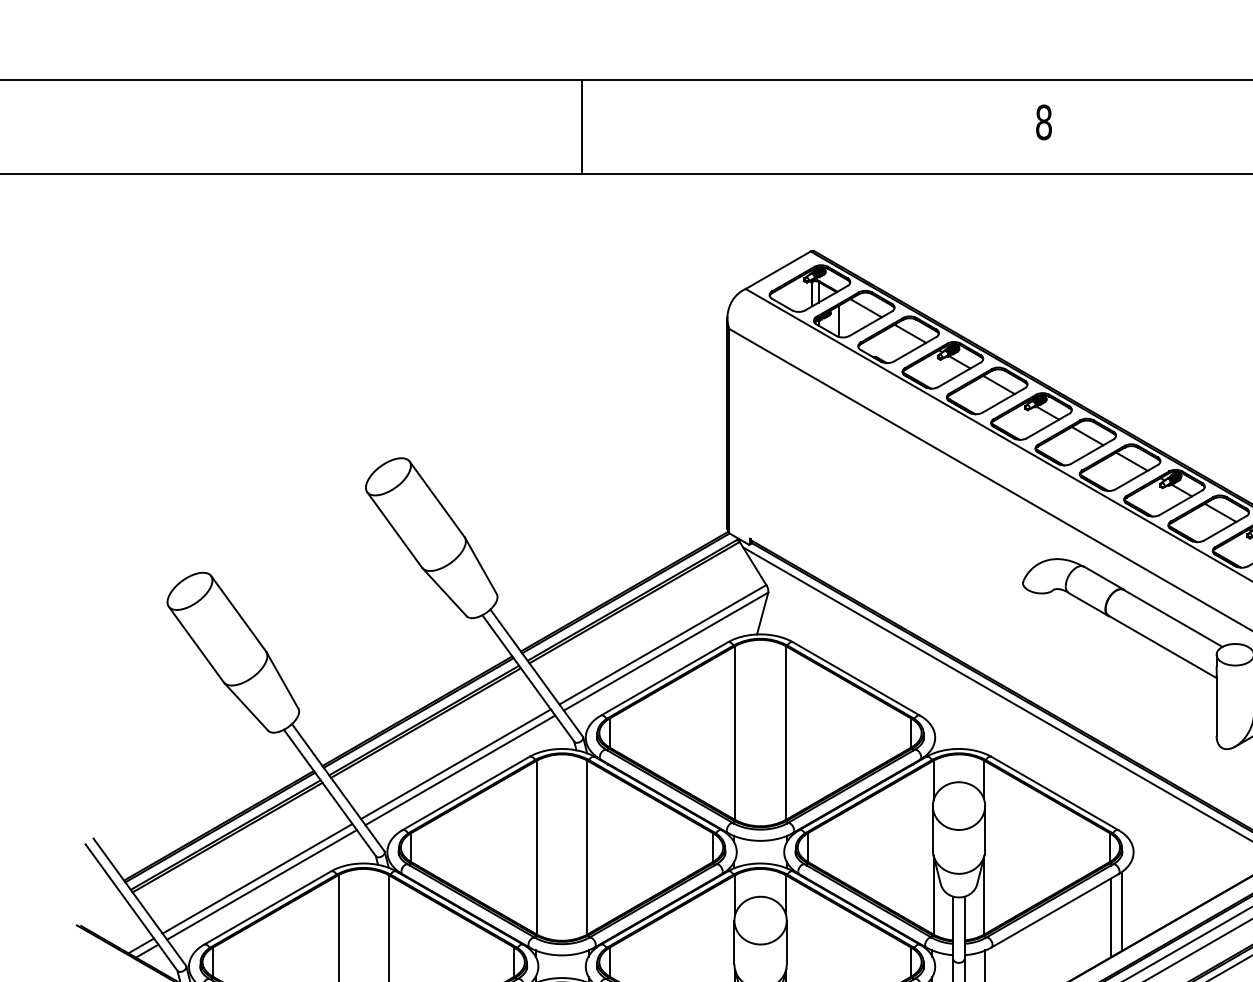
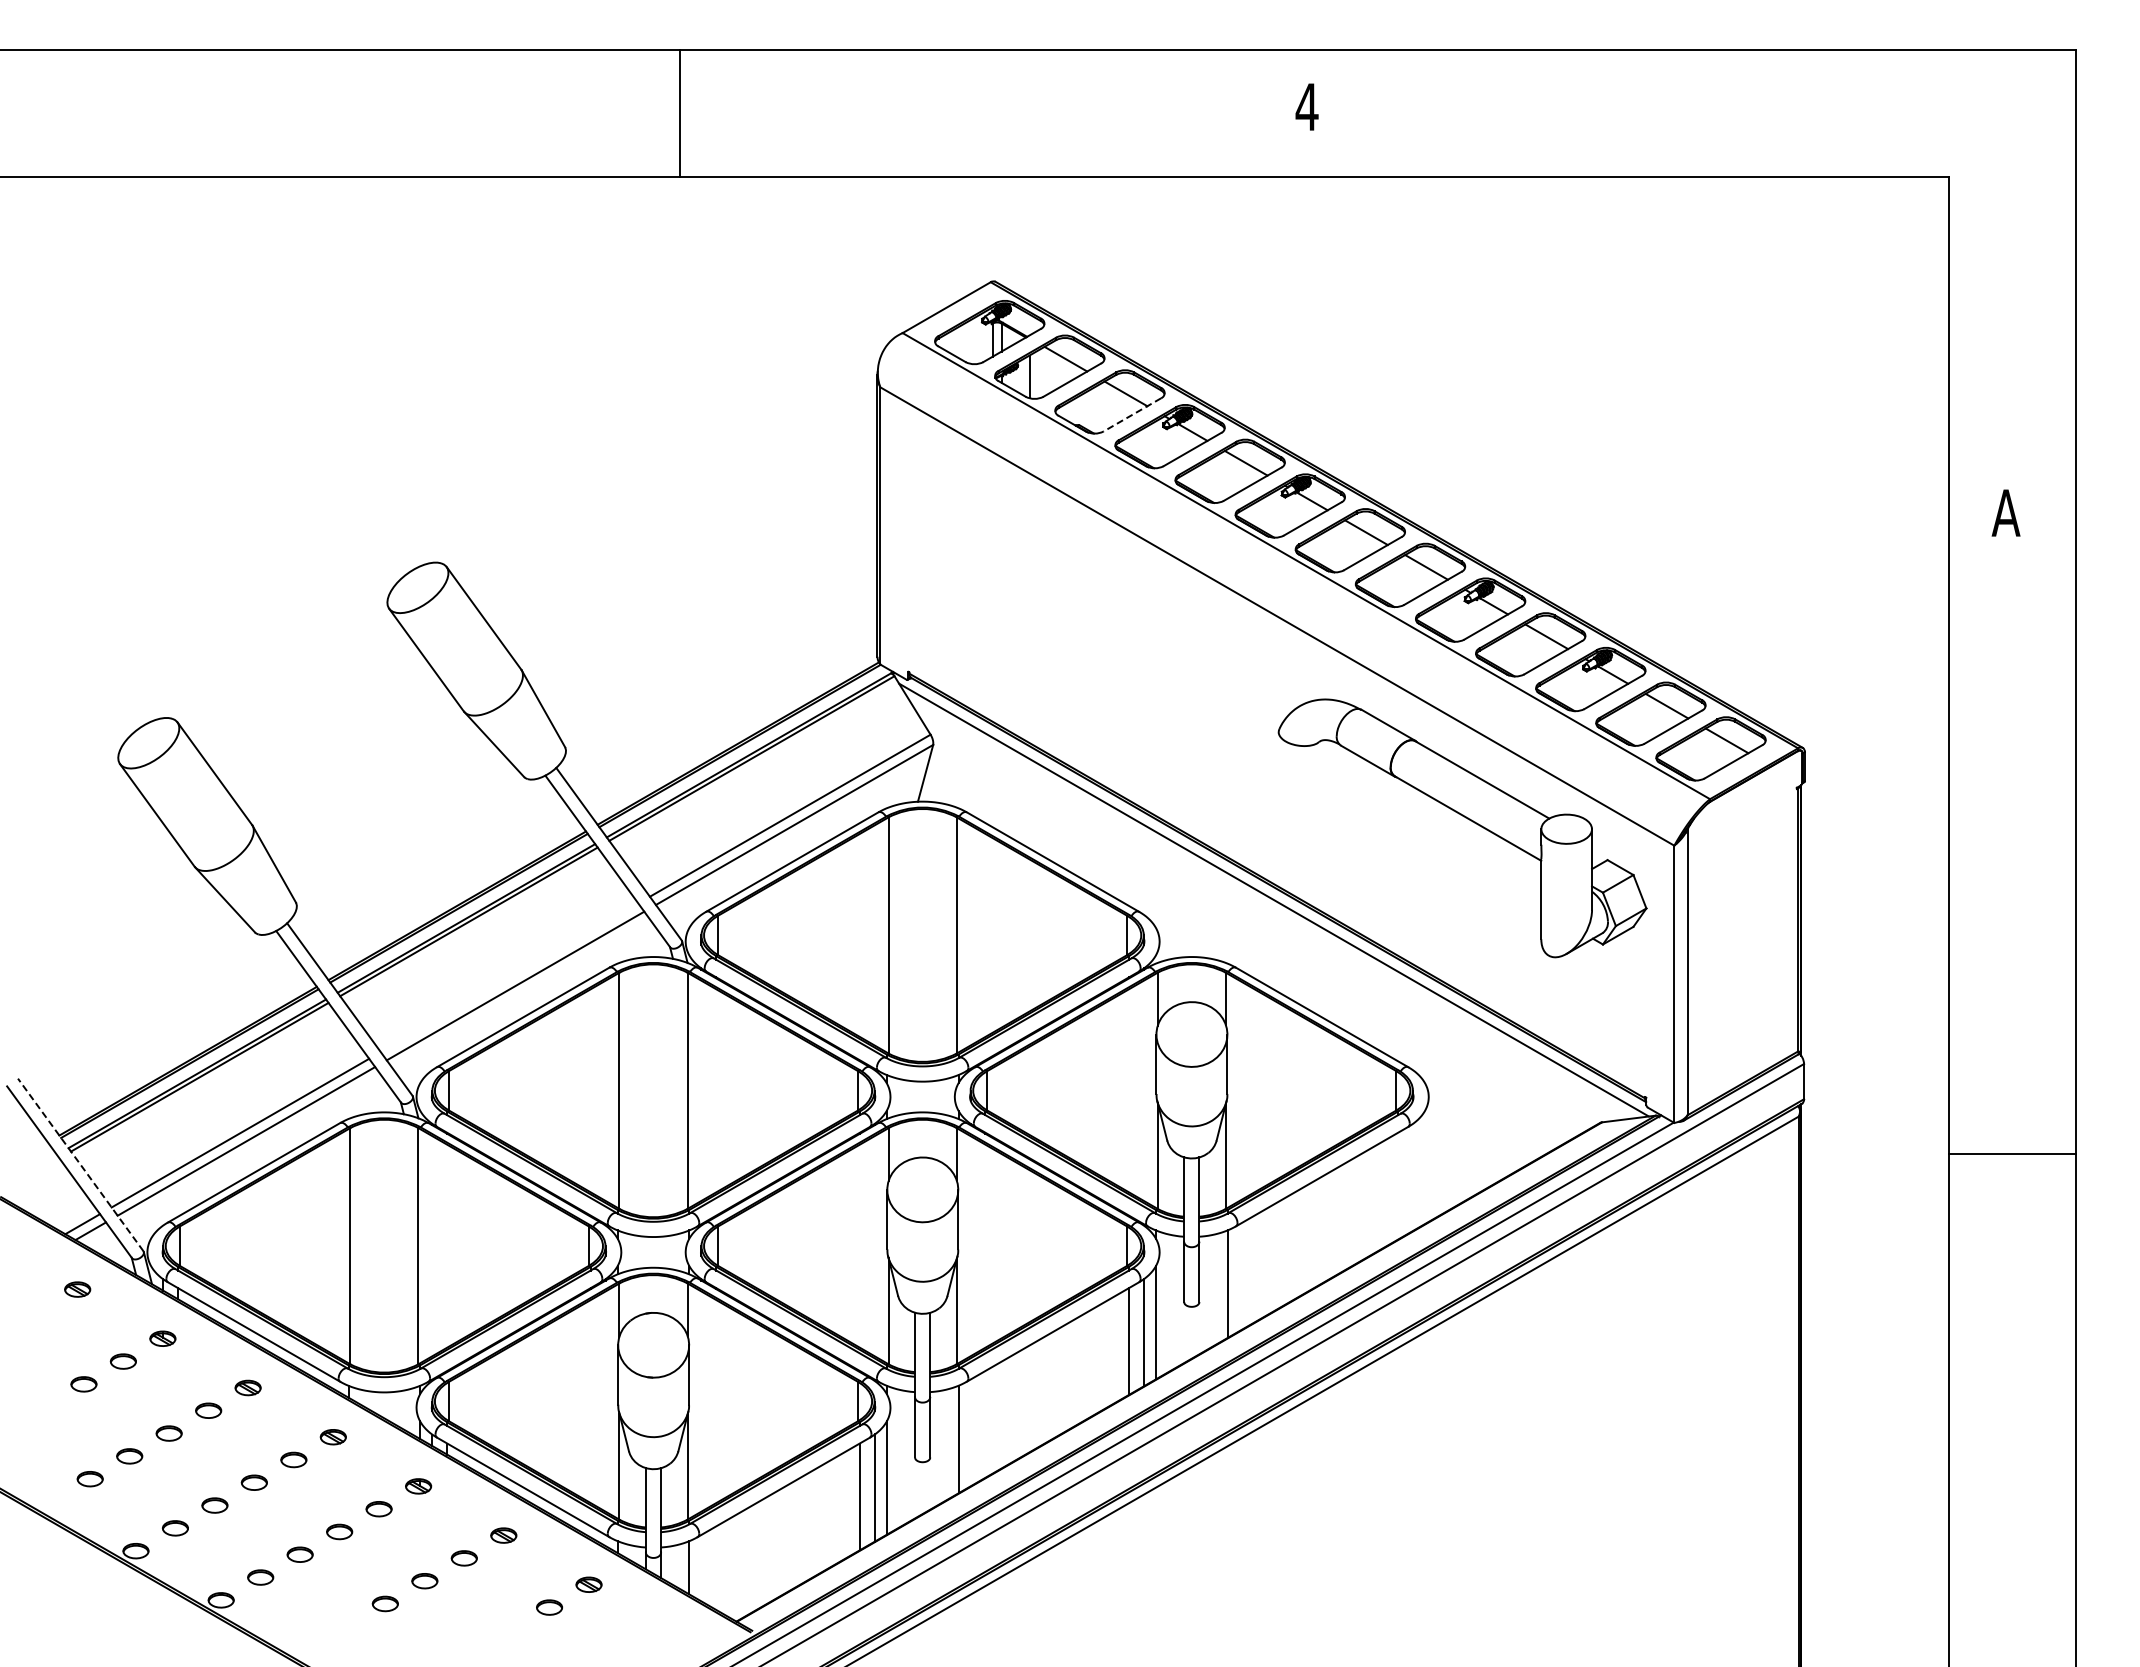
text: (1043, 121) -> (1306, 106), 8 -> 4
line: (914, 349) -> (1131, 415), solid -> dashed
line: (455, 764) -> (509, 977), removed
line: (139, 901) -> (80, 1164), solid -> dashed
line: (1121, 911) -> (1412, 1177), removed
line: (1111, 917) -> (1398, 1185), removed

